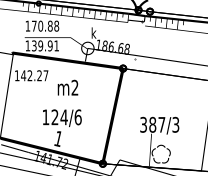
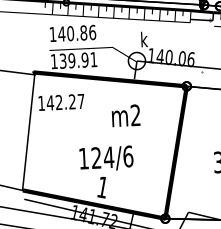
text: (45, 25) -> (77, 32), 170.88 -> 140.86
text: (115, 47) -> (174, 57), 186.68 -> 140.06
text: (67, 87) -> (125, 115), moved

